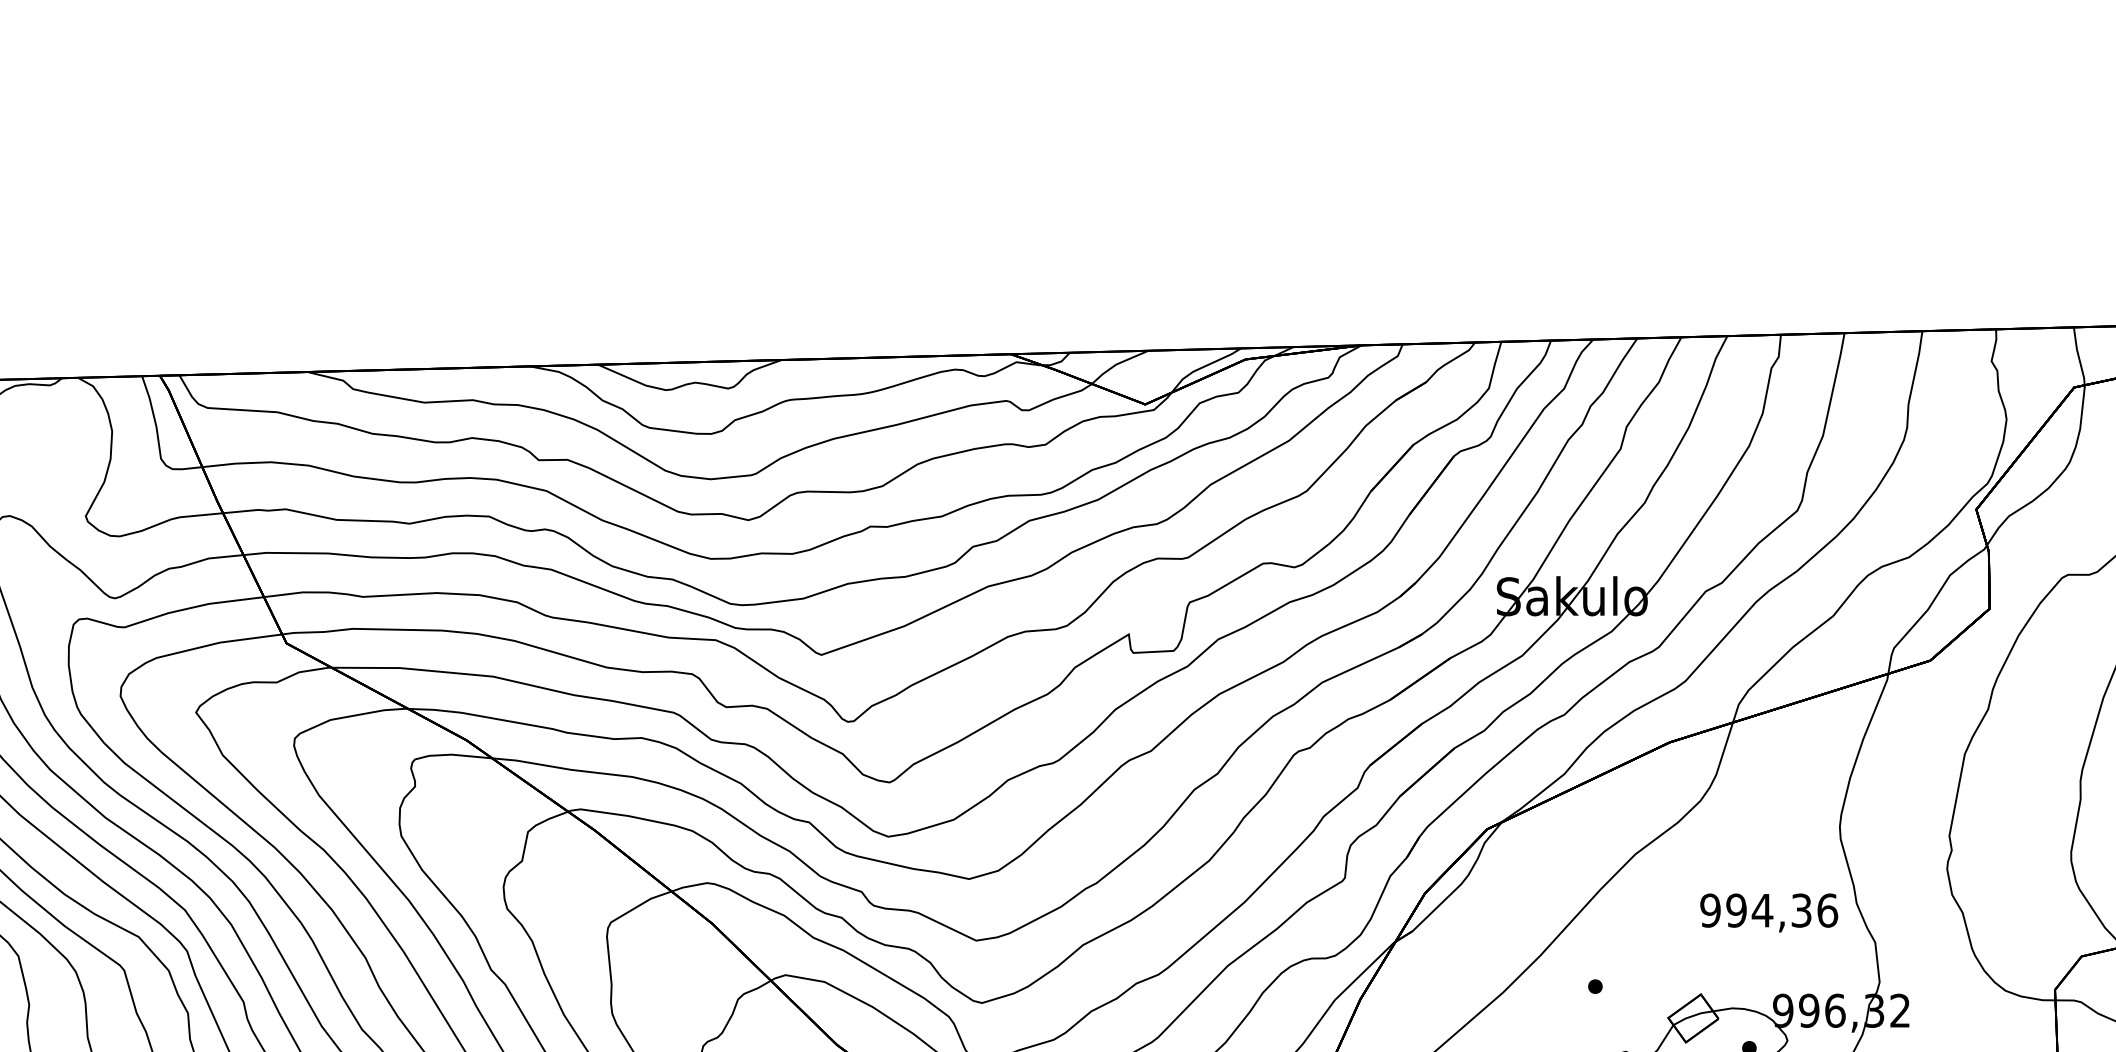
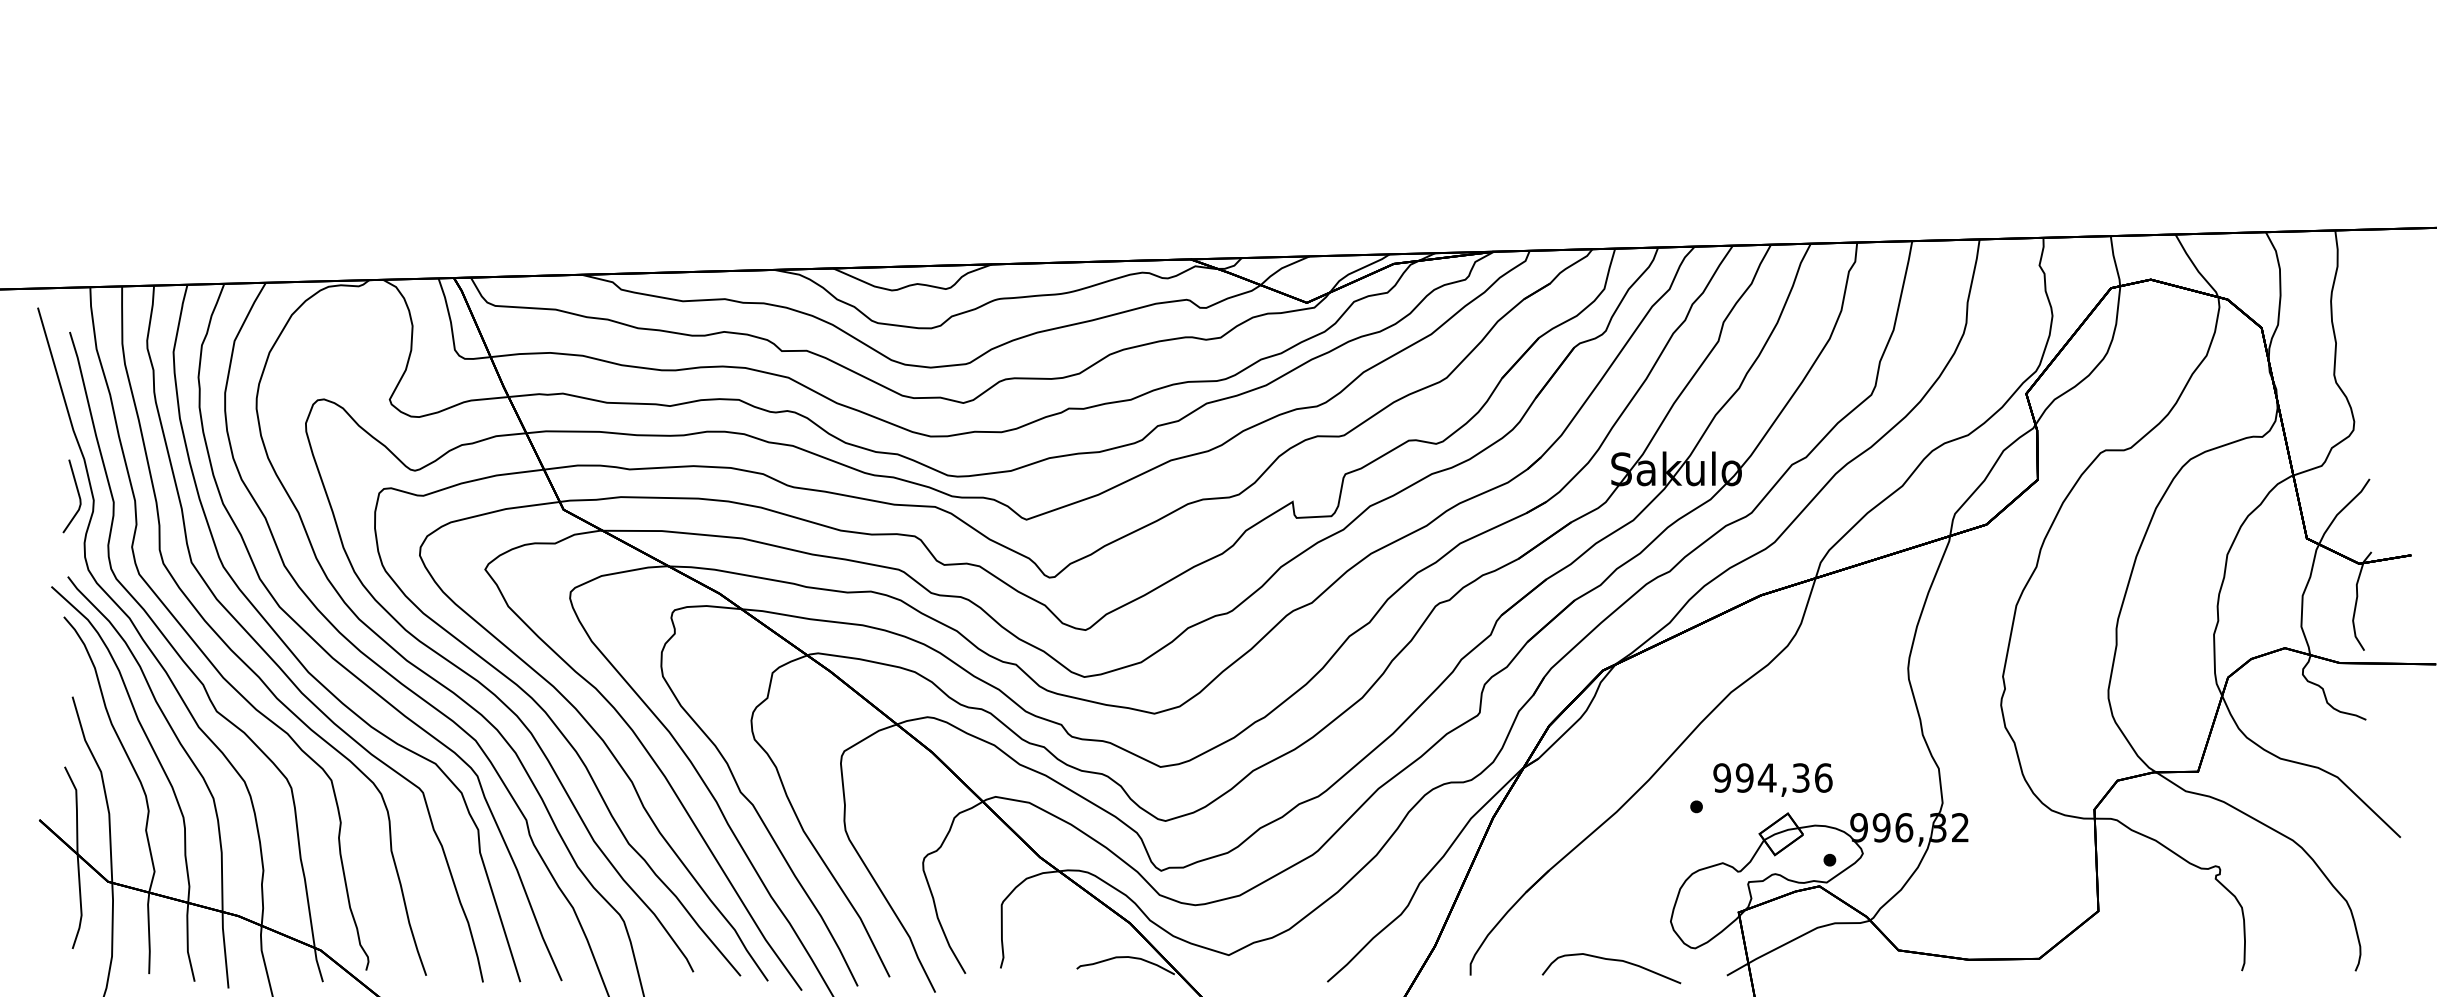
text: (1768, 912) -> (1772, 779), moved

